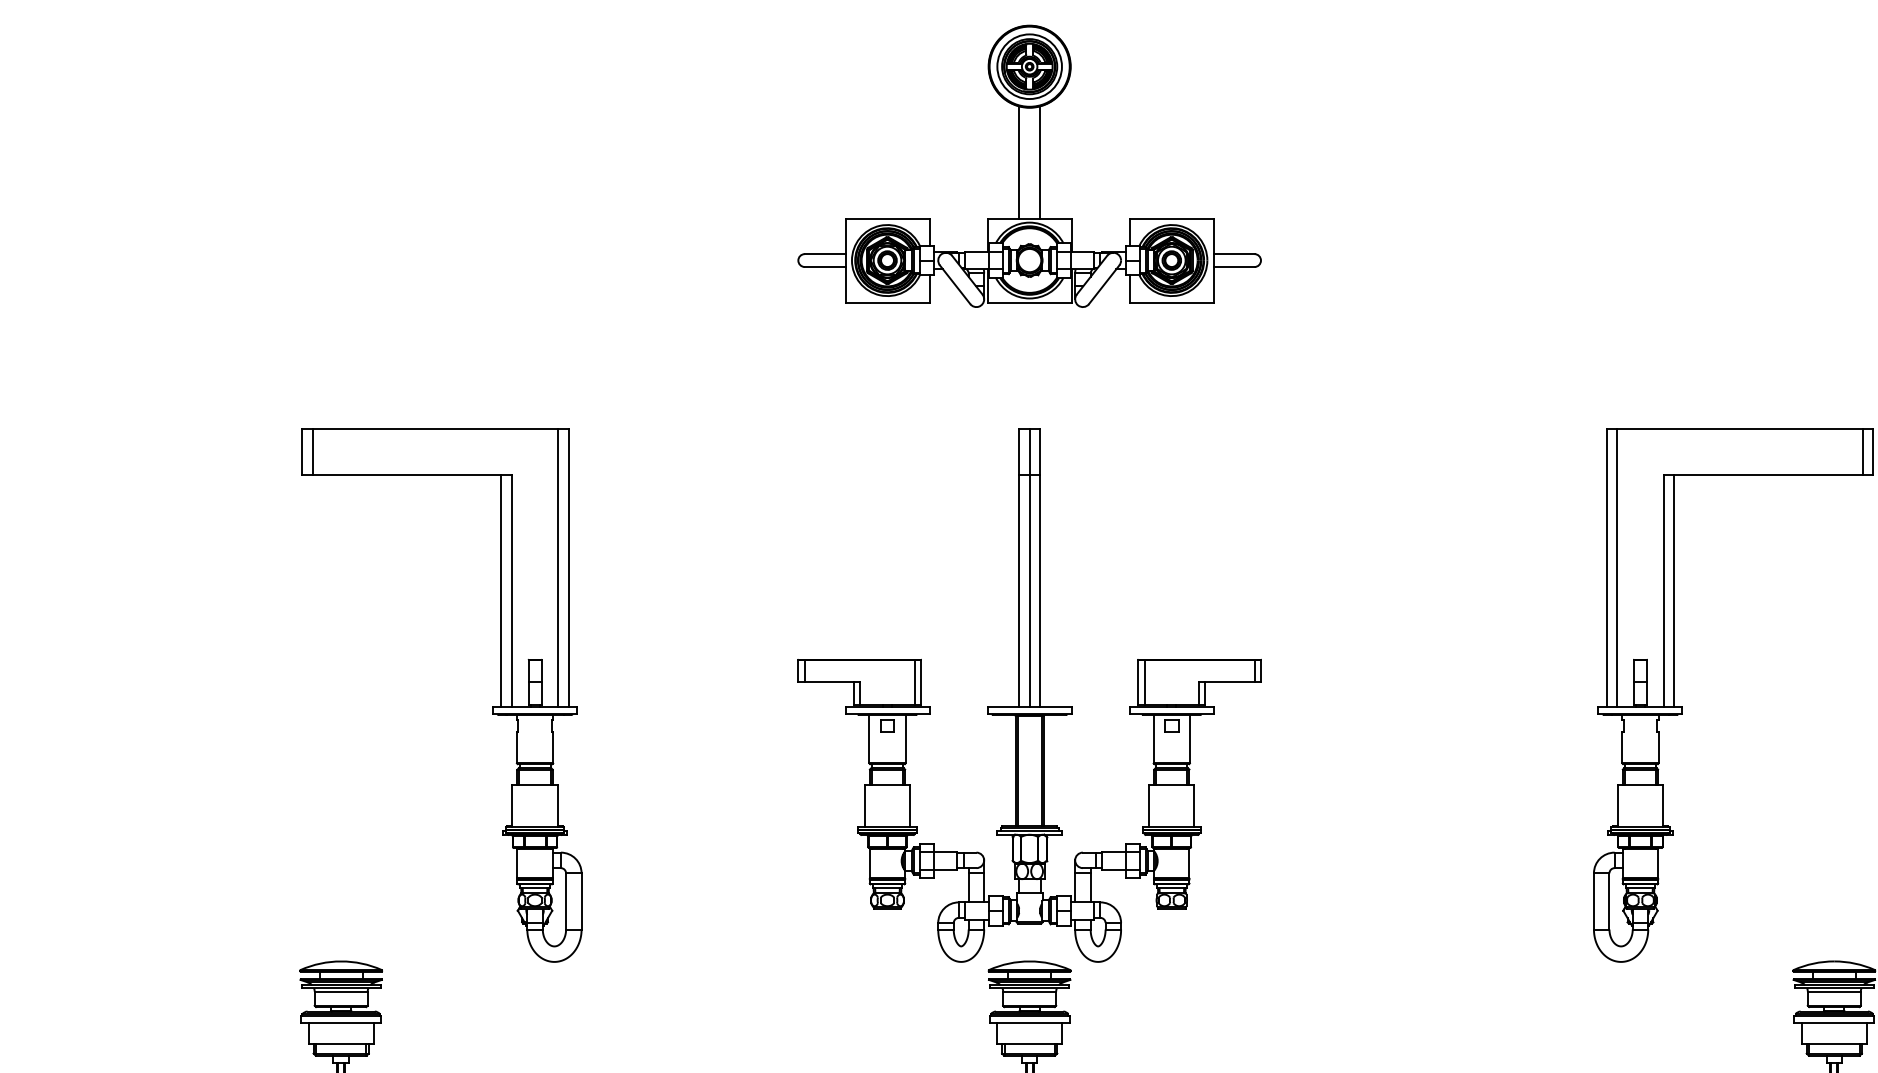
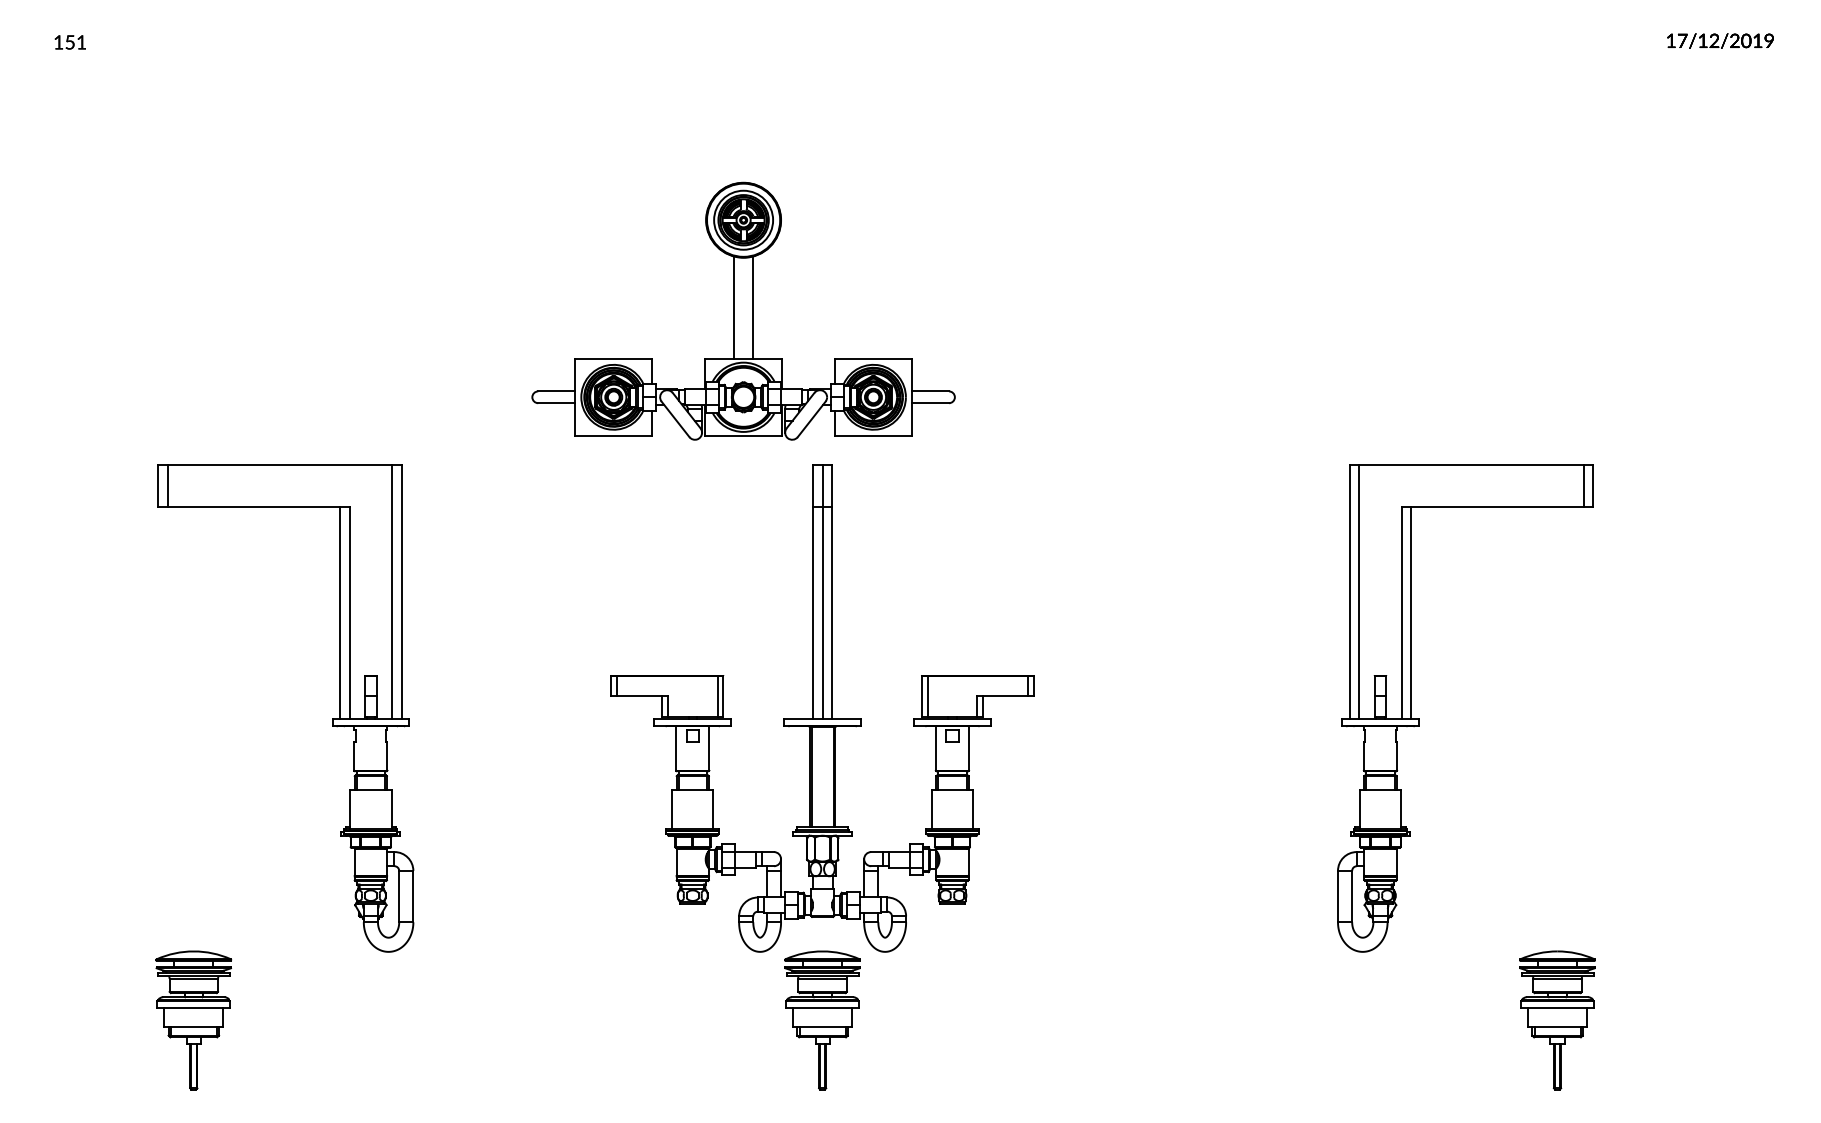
part: (1029, 165) -> (743, 310), moved

